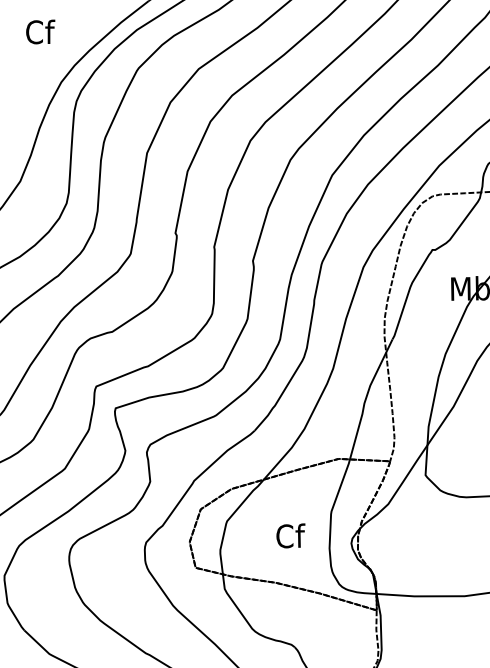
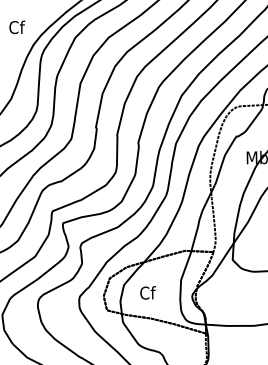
text: (41, 32) -> (17, 27), moved
text: (289, 535) -> (147, 292), moved

